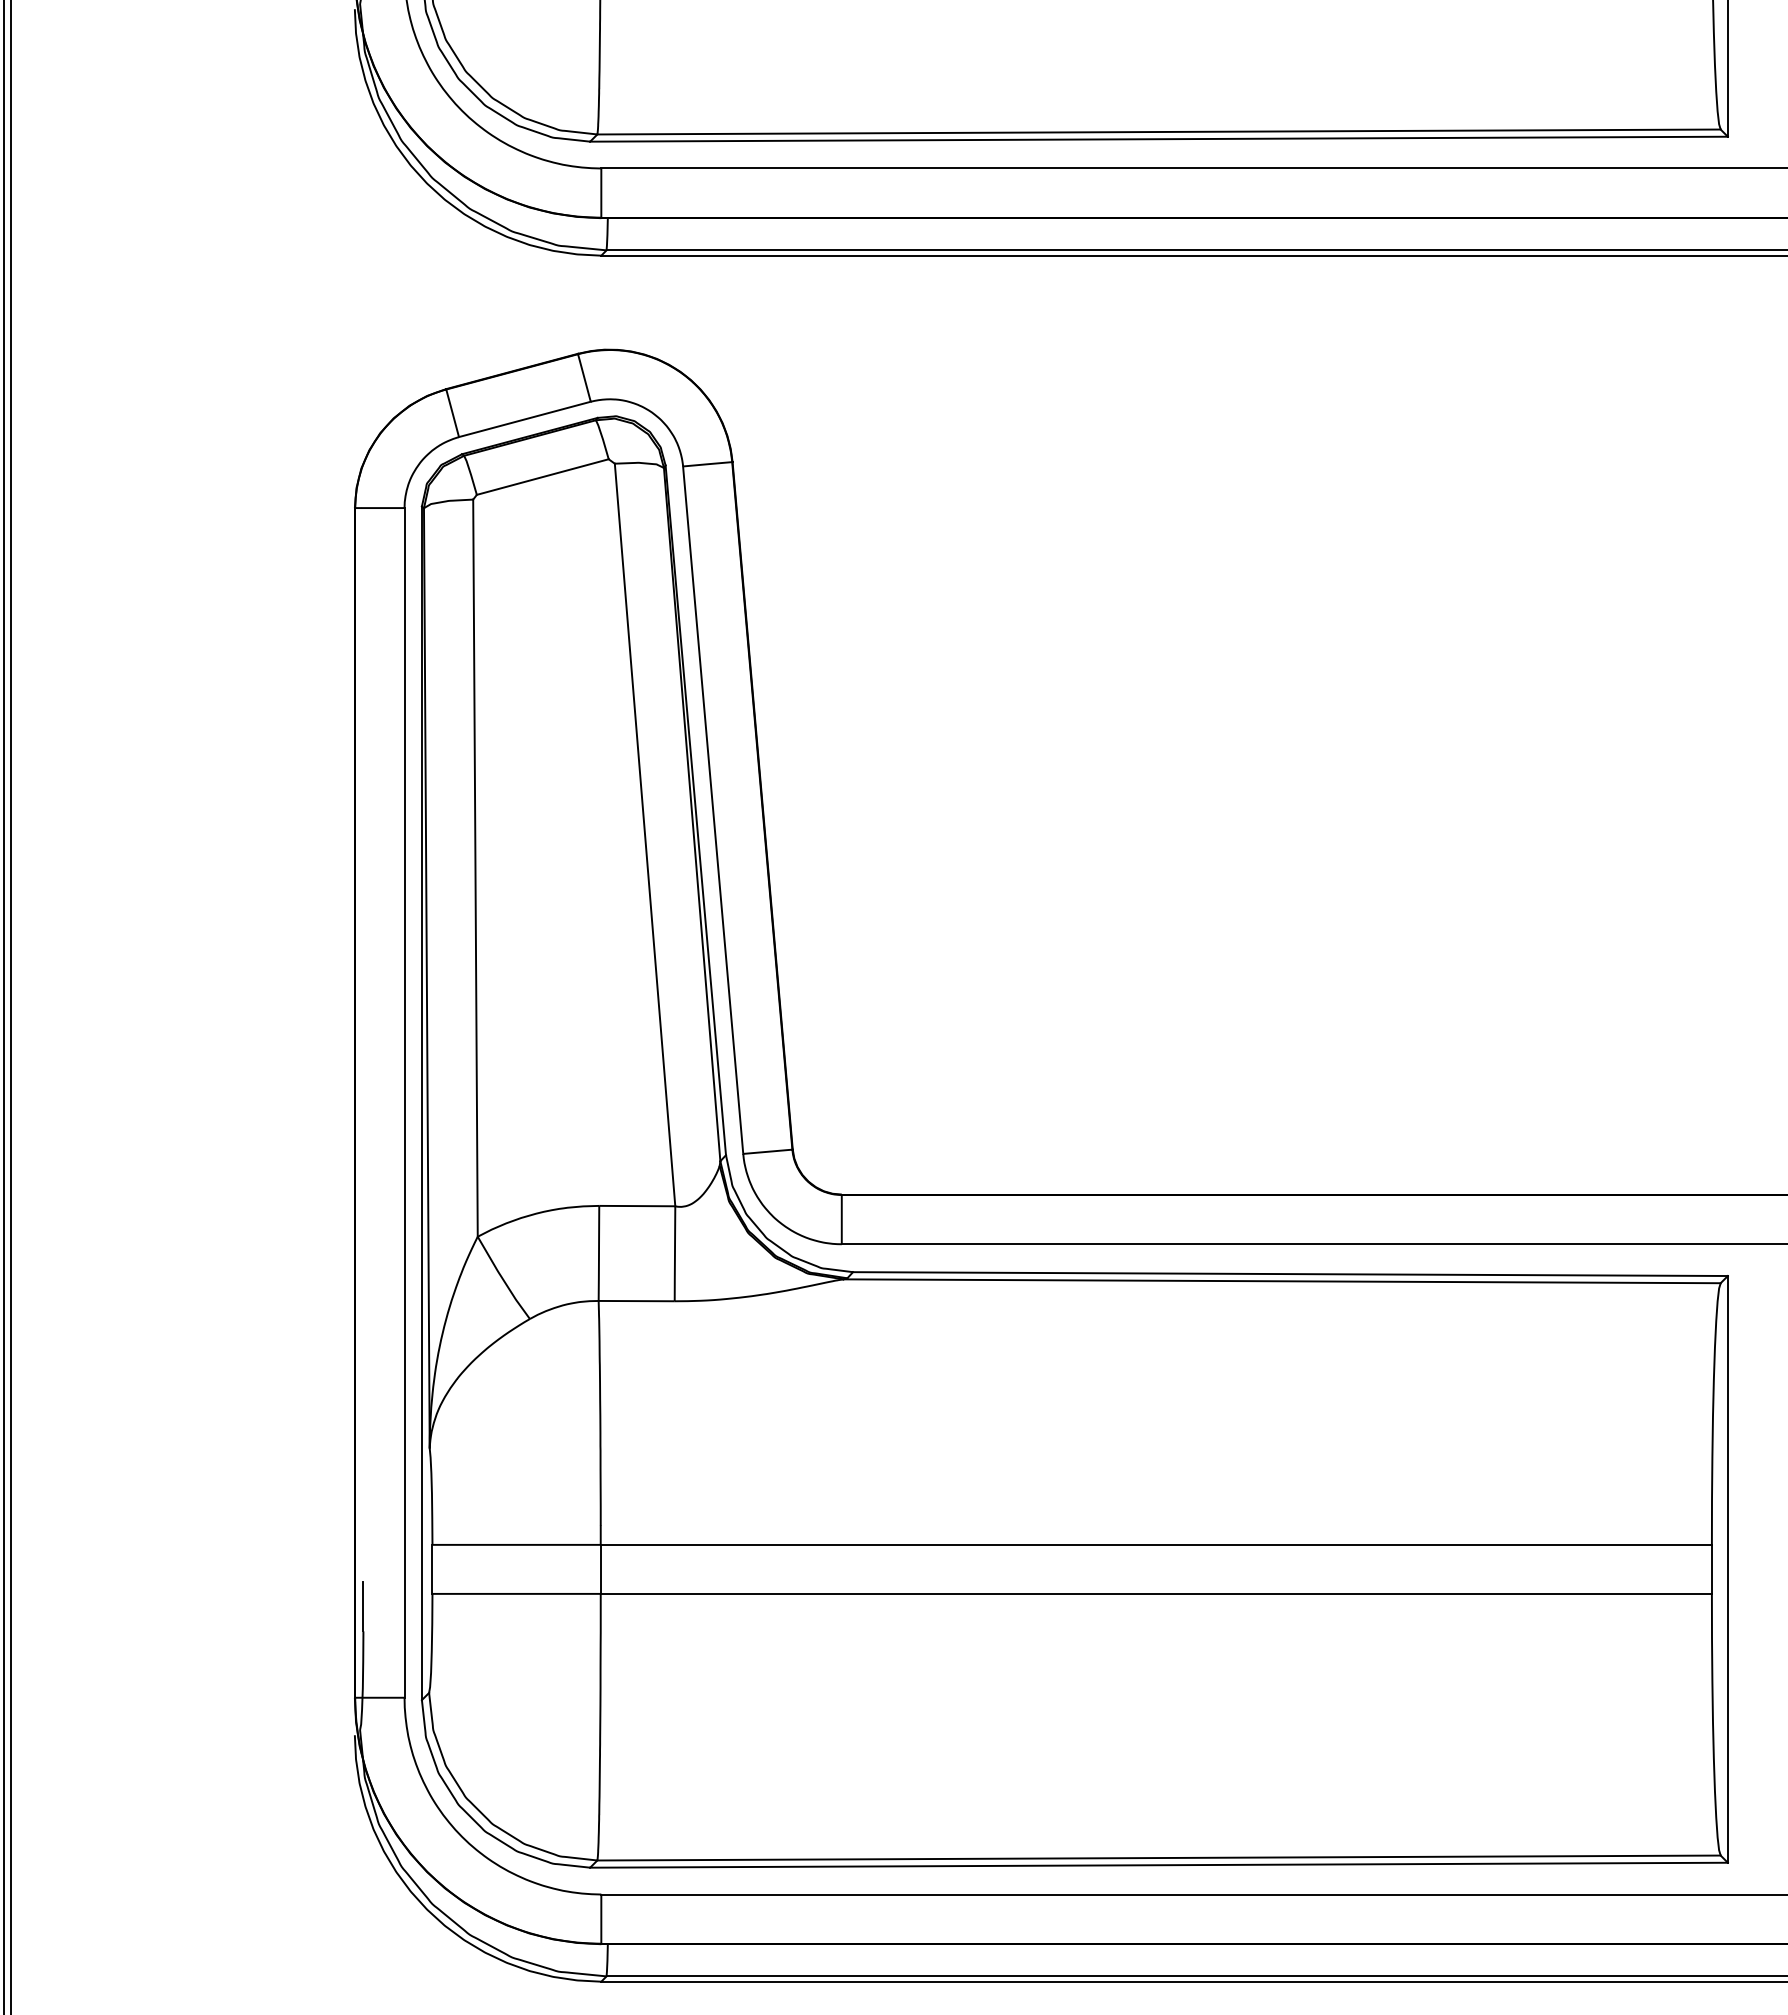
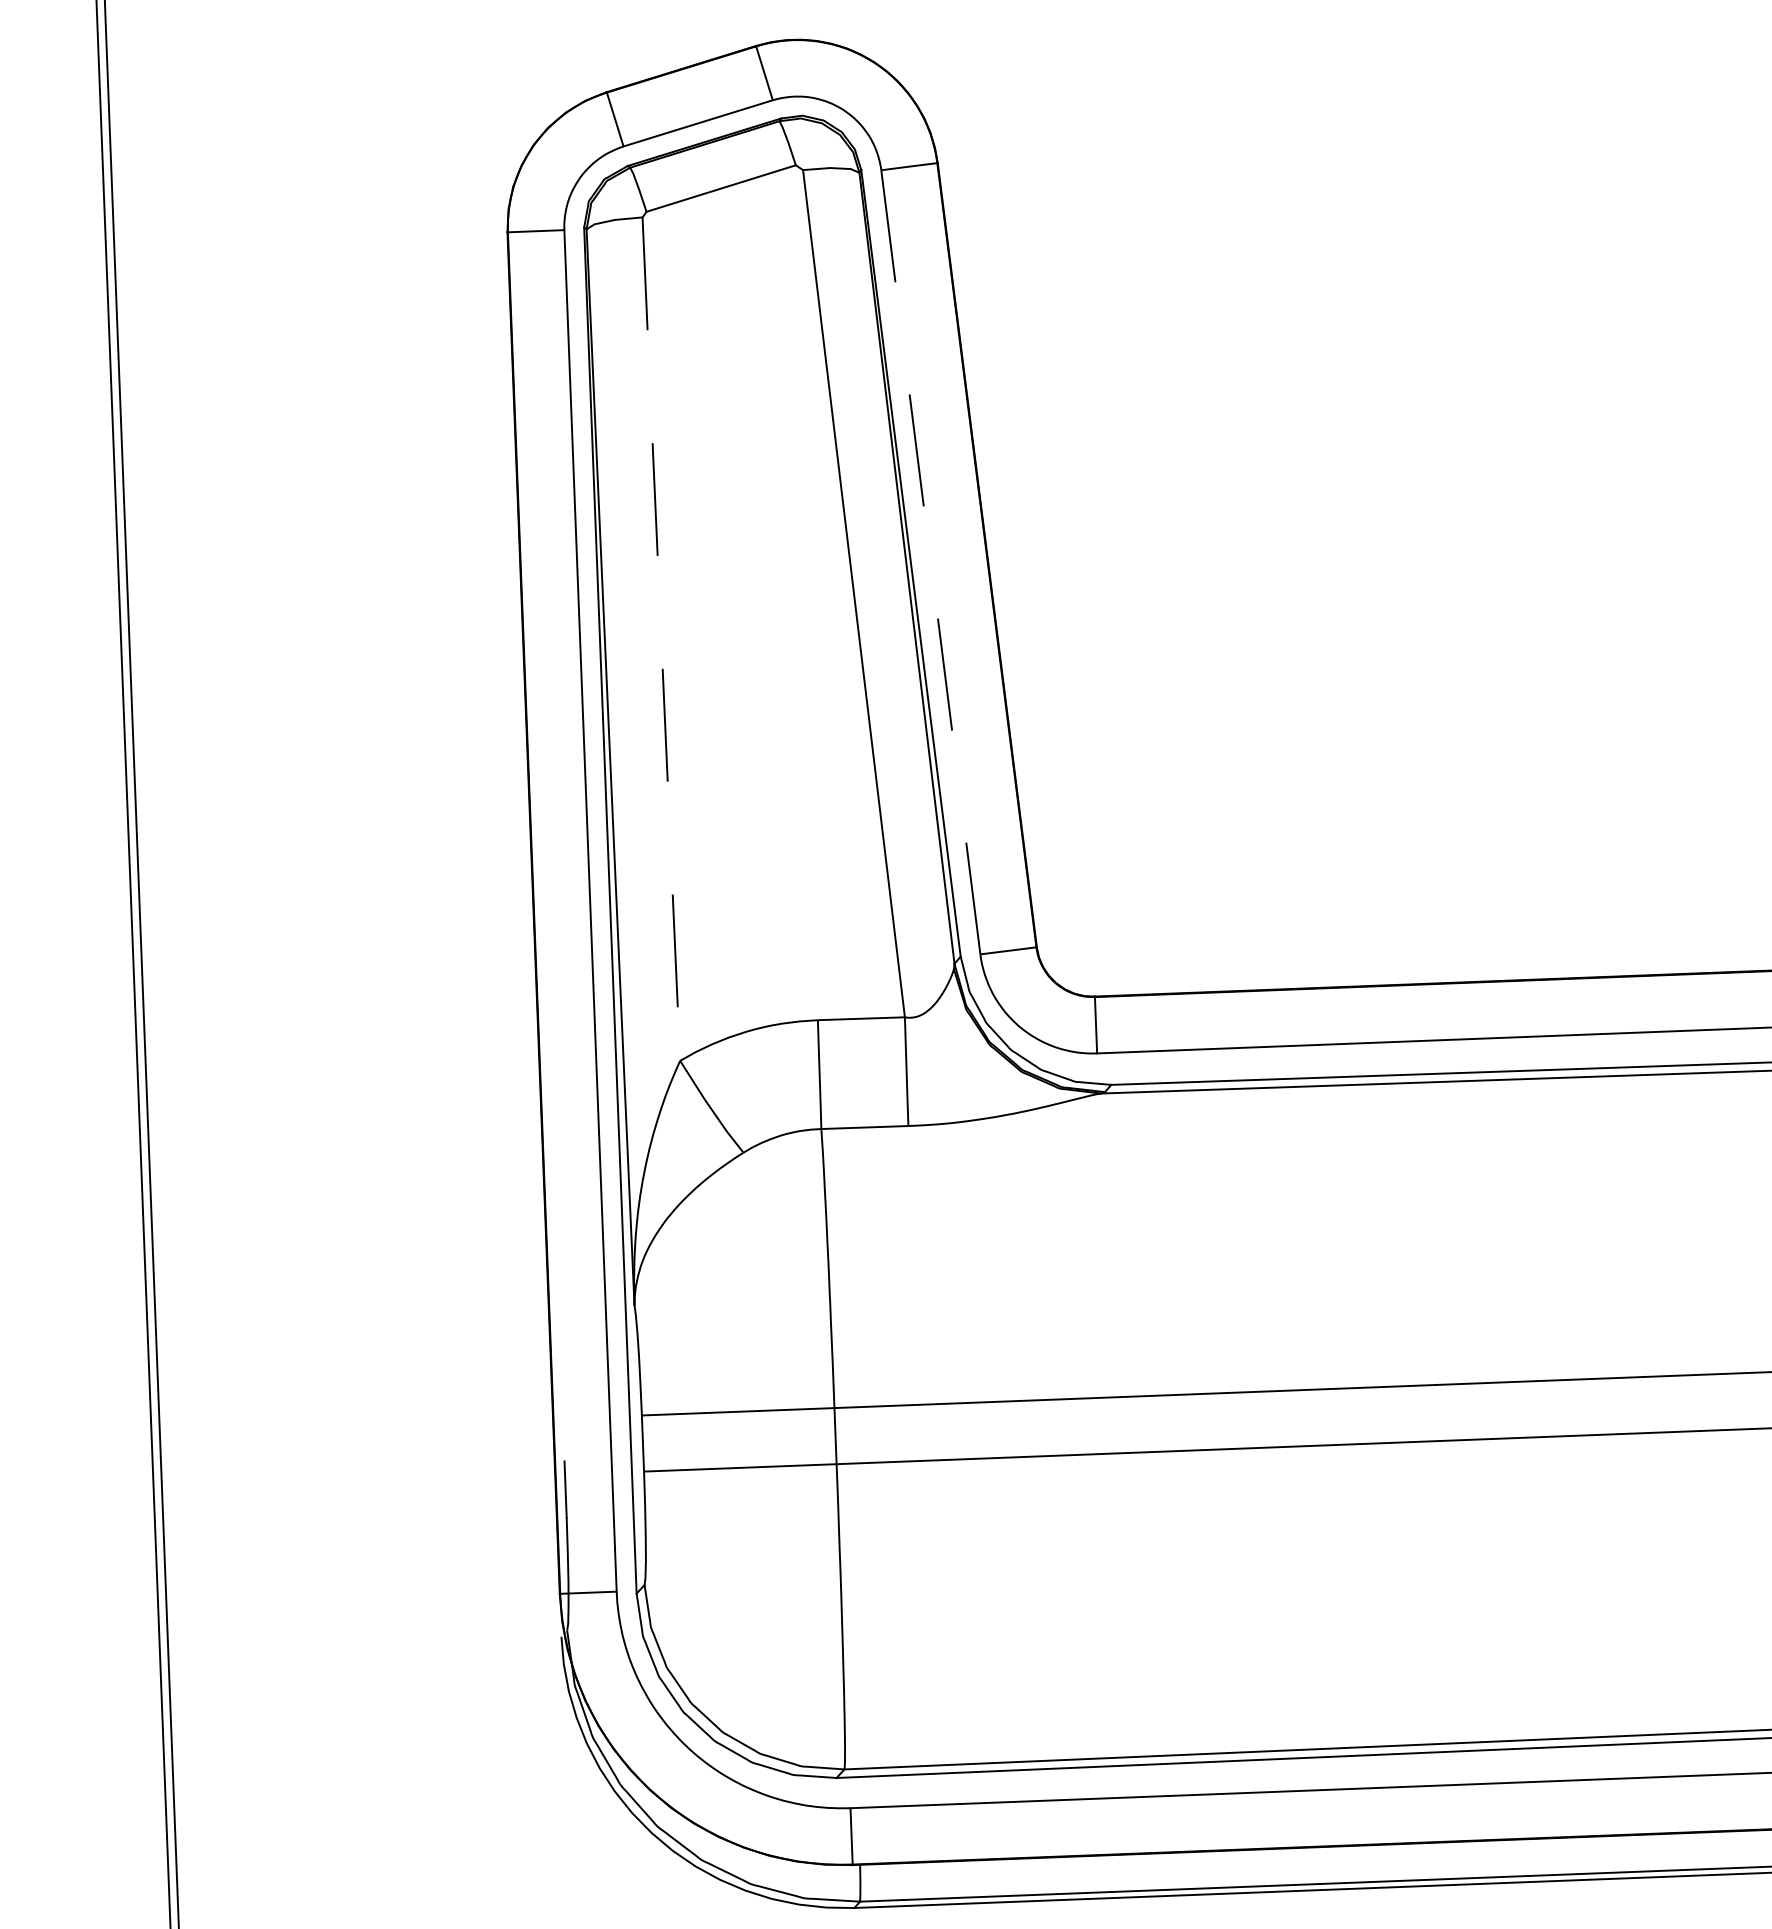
line: (713, 810) -> (931, 562), solid -> dashed
line: (475, 868) -> (661, 639), solid -> dashed

